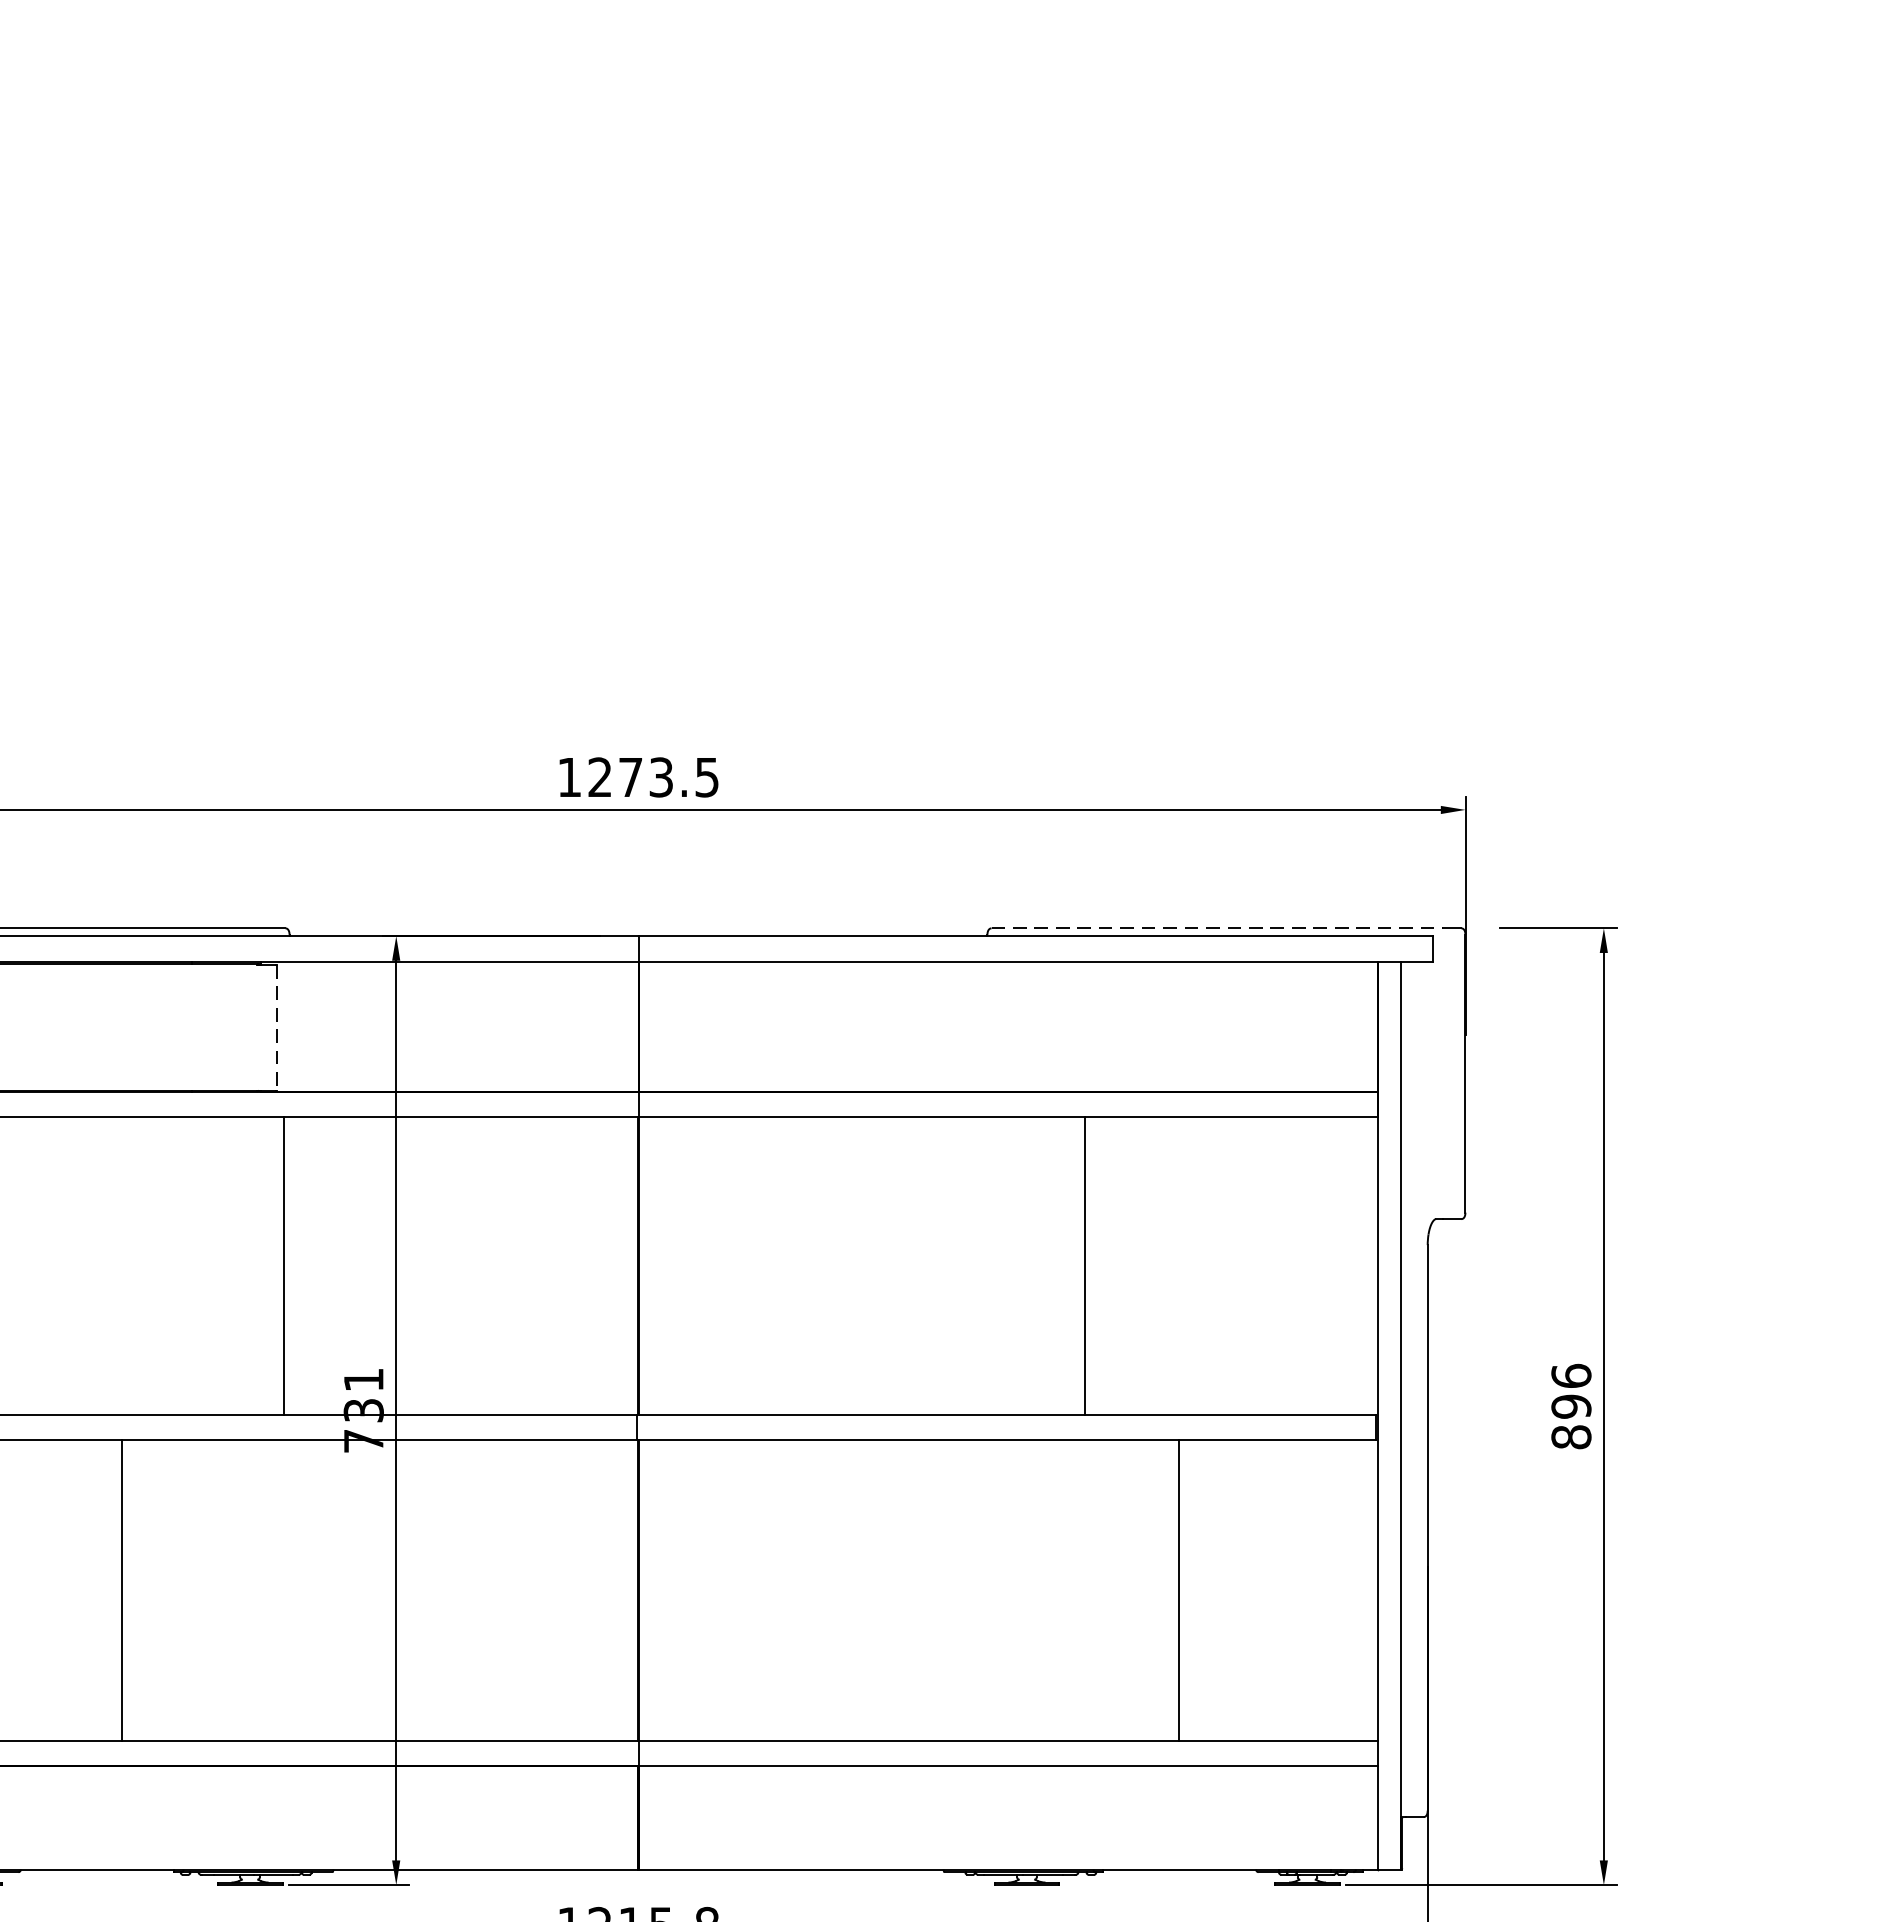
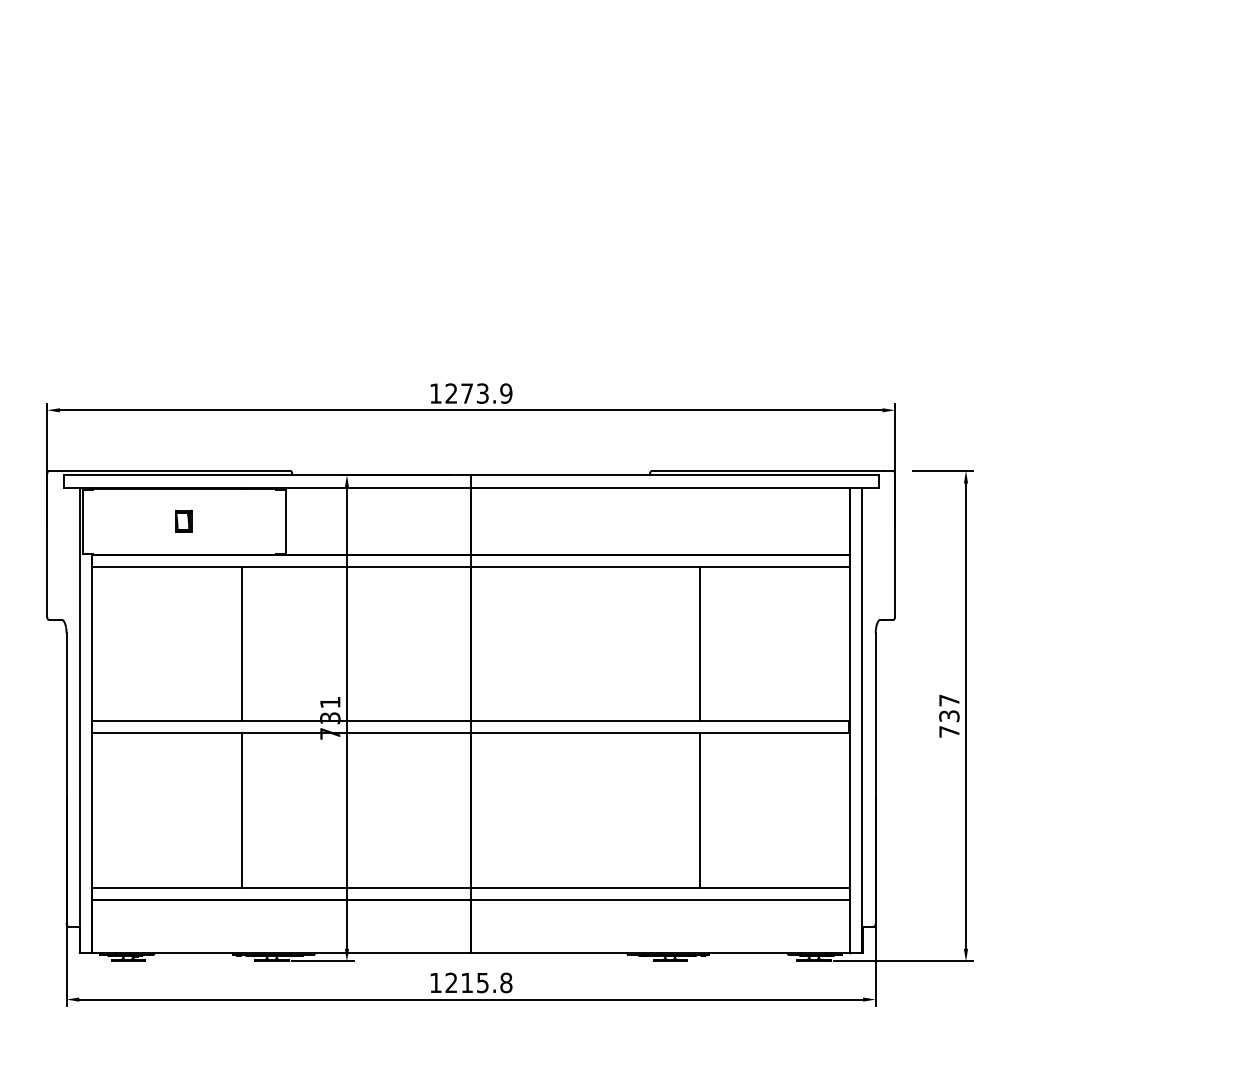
text: (707, 777) -> (506, 393), 1273.5 -> 1273.9
line: (1216, 927) -> (767, 470), dashed -> solid
part: (77, 1024) -> (183, 520), added
line: (276, 1028) -> (285, 522), dashed -> solid
line: (284, 1264) -> (242, 643), moved
text: (1571, 1405) -> (949, 715), 896 -> 737
line: (122, 1590) -> (242, 810), moved
line: (1179, 1590) -> (700, 810), moved

